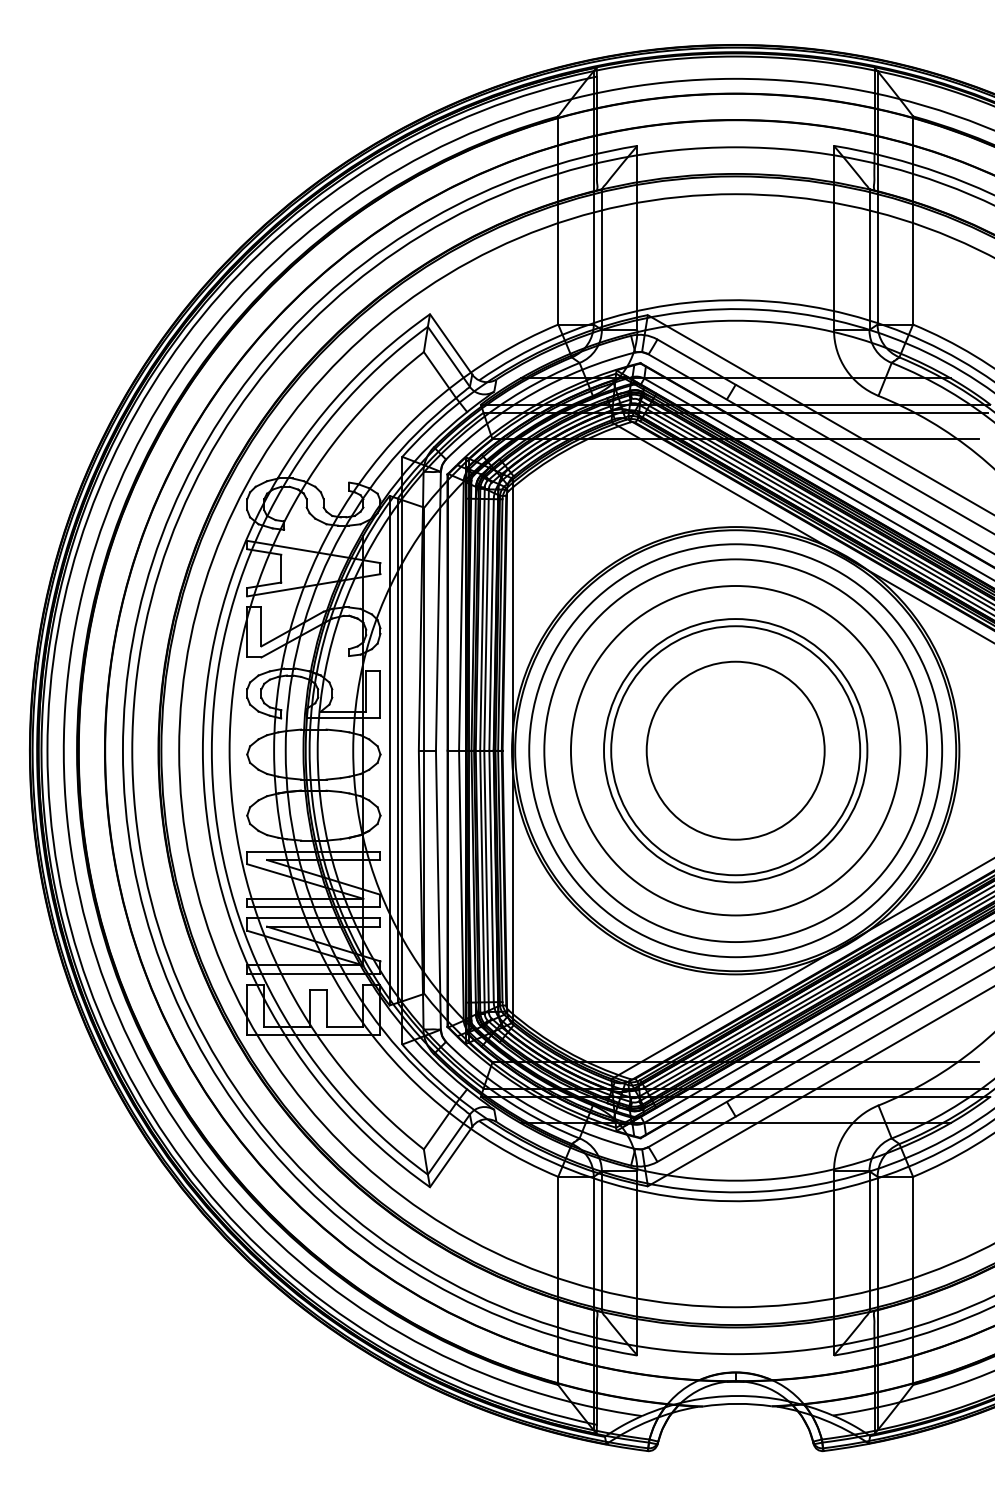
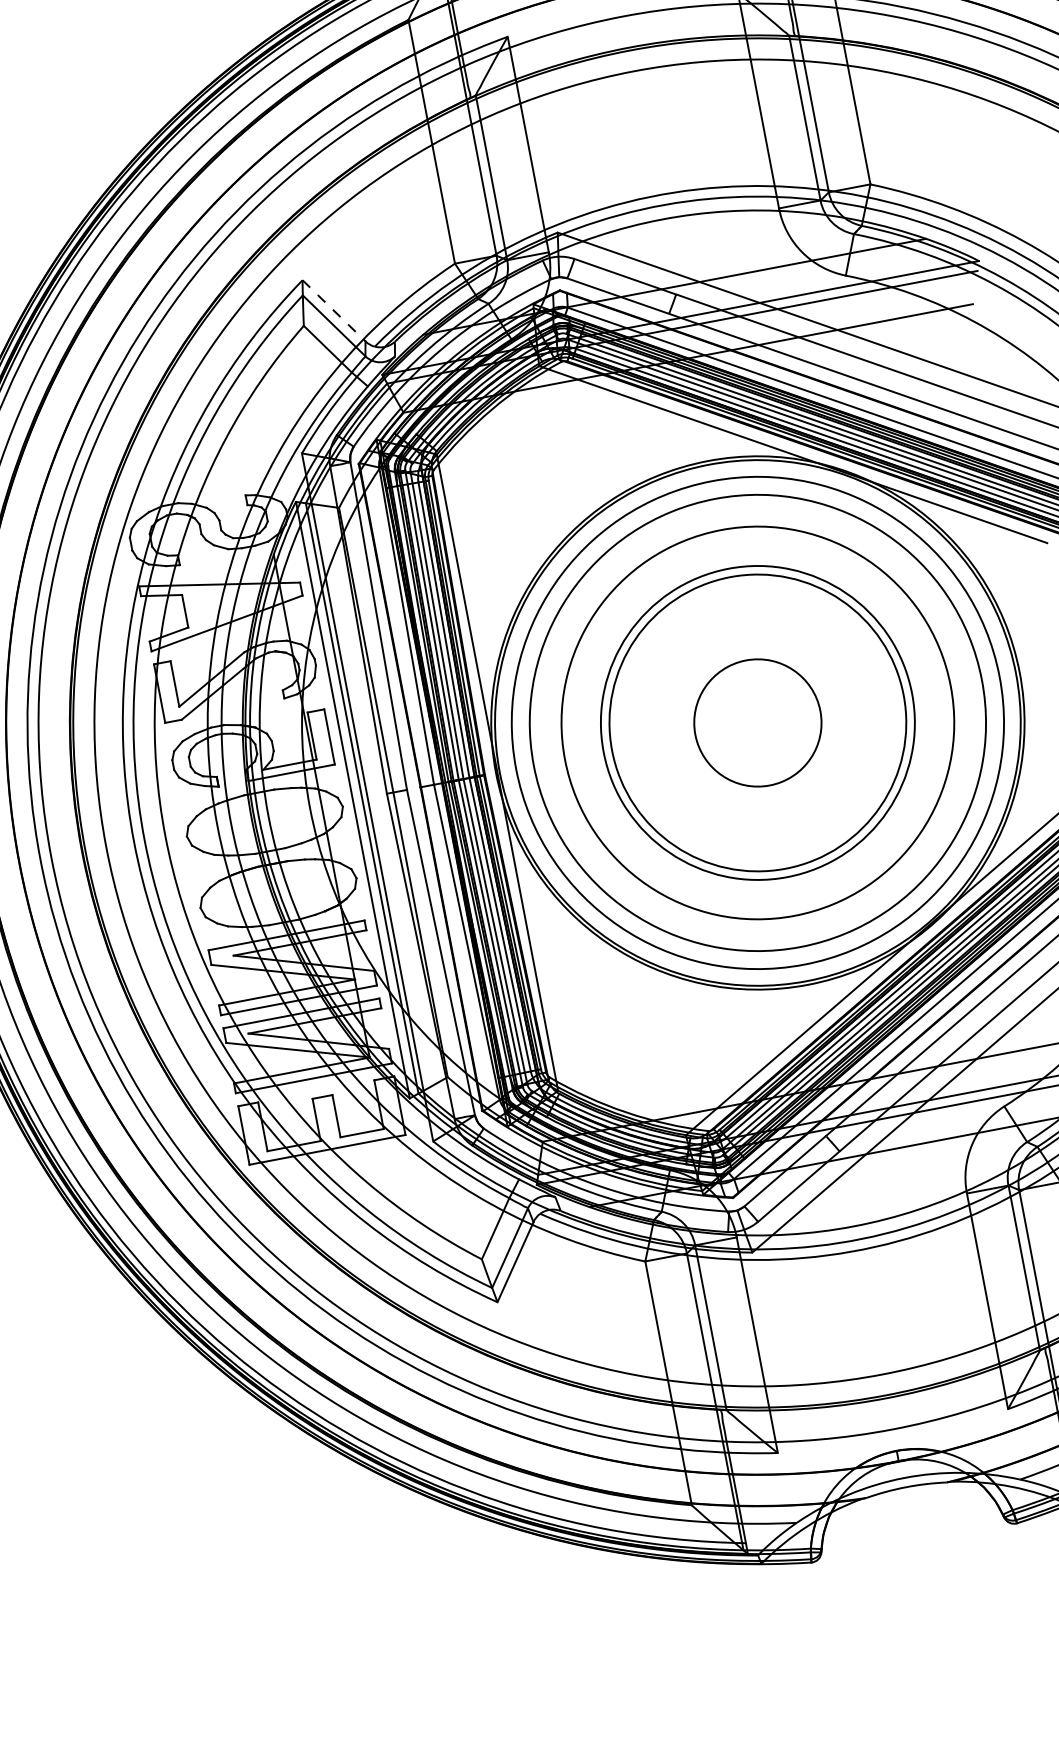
line: (451, 344) -> (334, 310), solid -> dashed
circle: (735, 750) -> (757, 722), size x0.6

